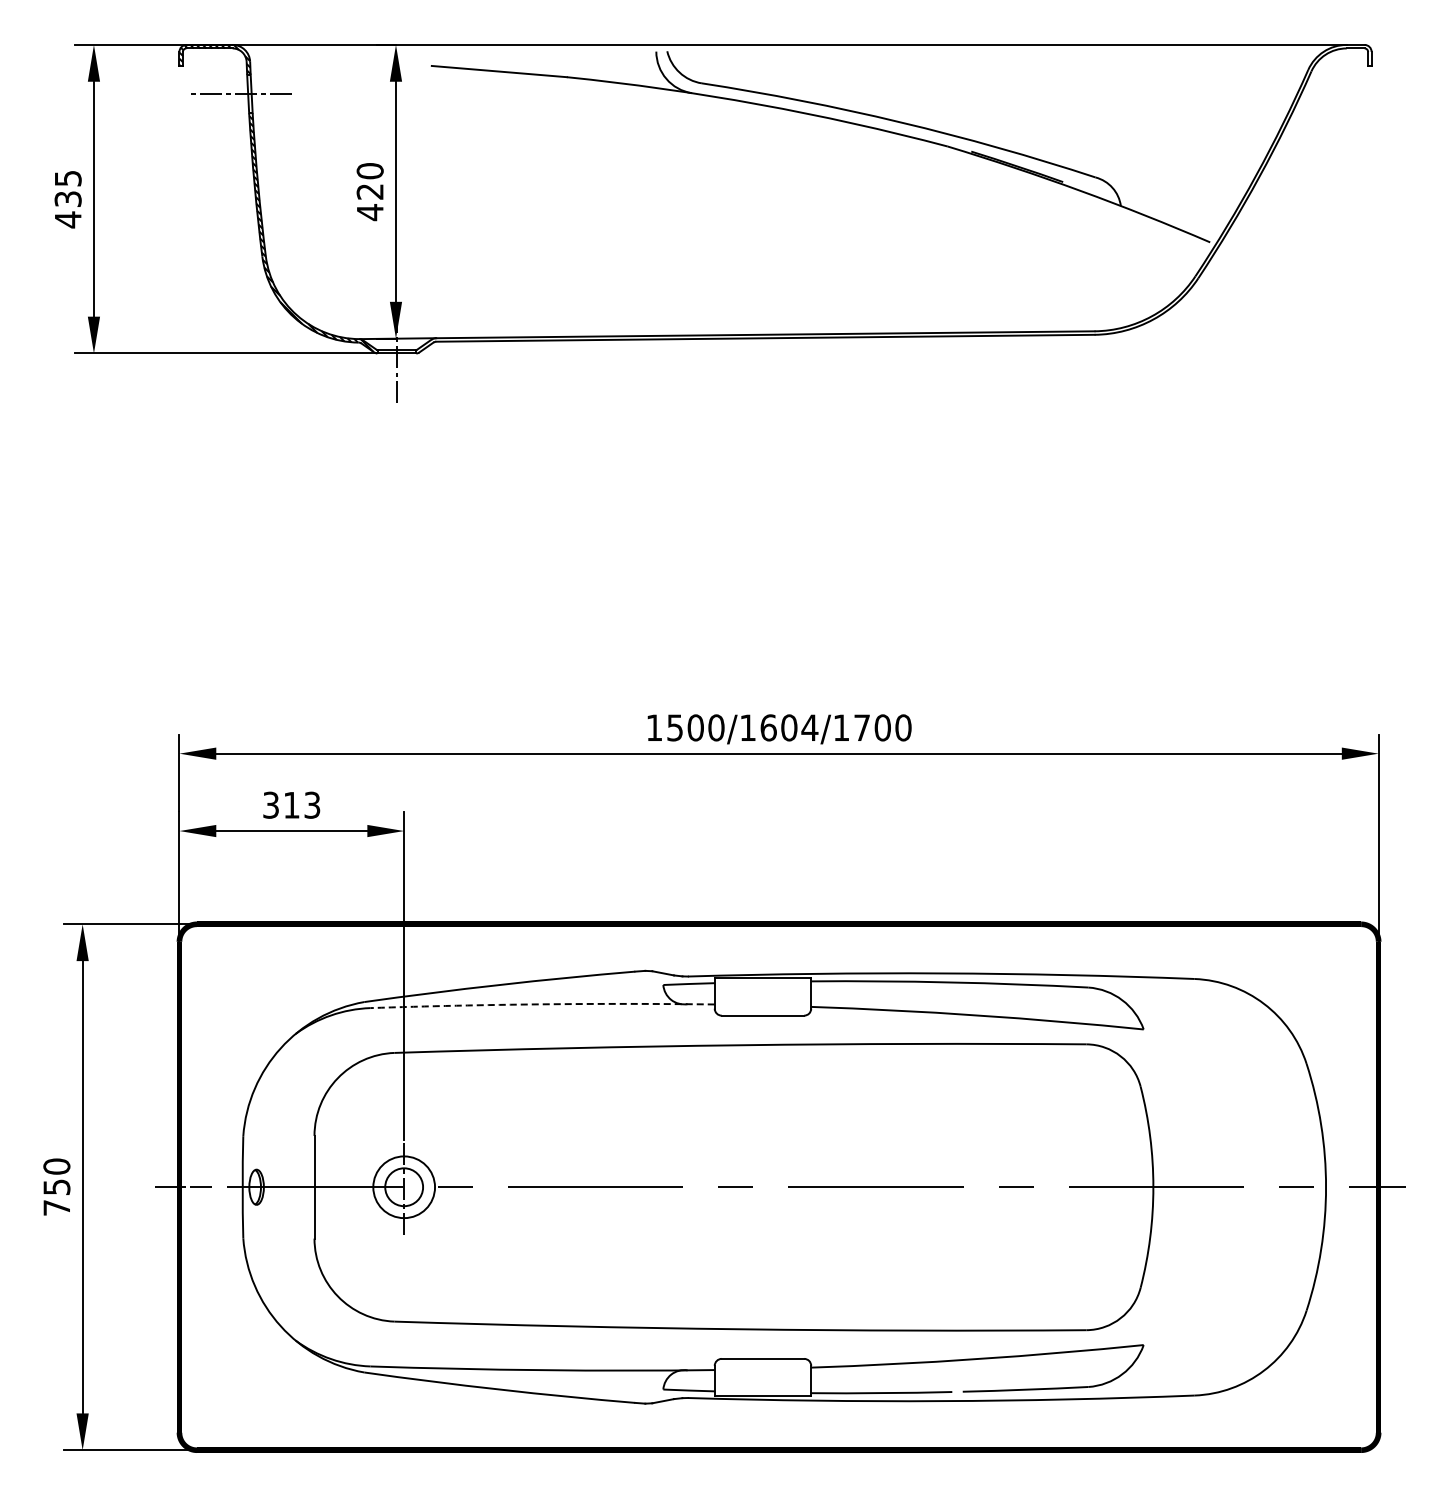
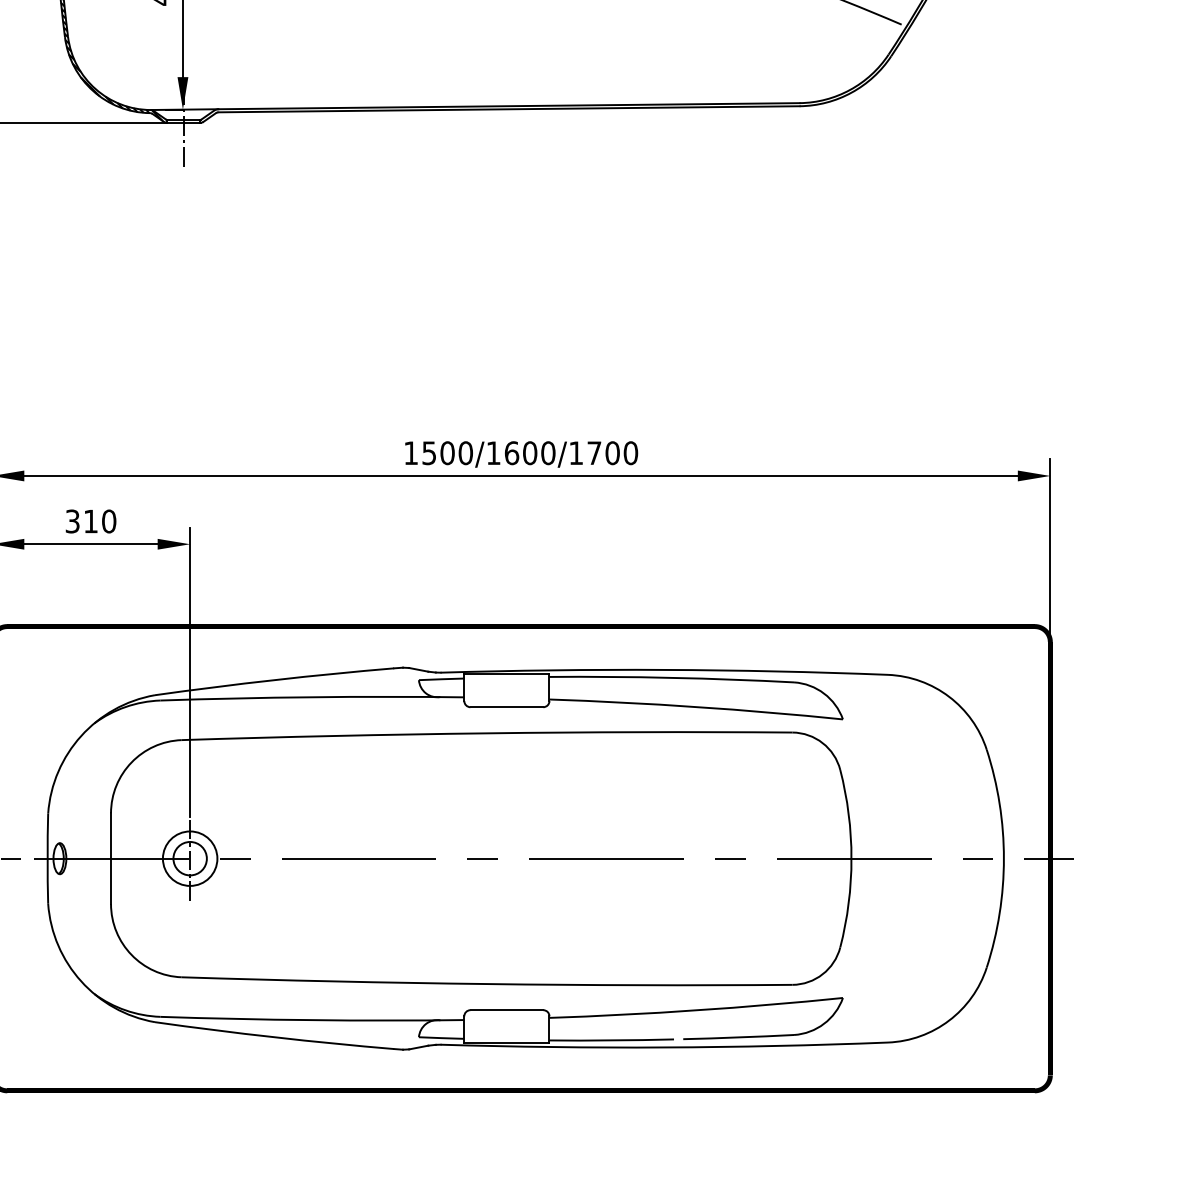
text: (809, 727) -> (547, 452), 1500/1604/1700 -> 1500/1600/1700
text: (312, 804) -> (109, 520), 313 -> 310
arc: (542, 1004) -> (312, 697), dashed -> solid

